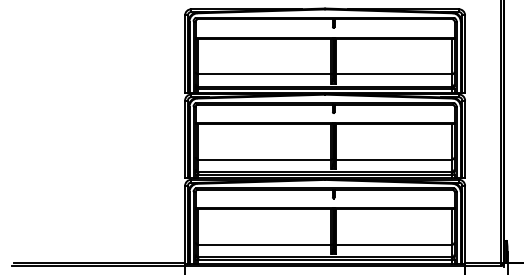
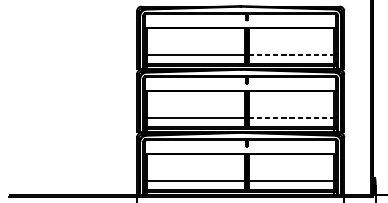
line: (393, 74) -> (291, 54), solid -> dashed
line: (393, 159) -> (291, 117), solid -> dashed

